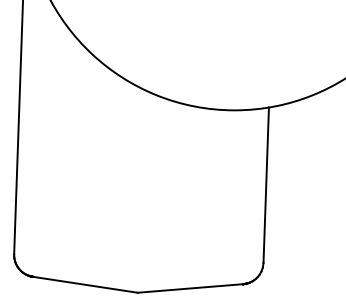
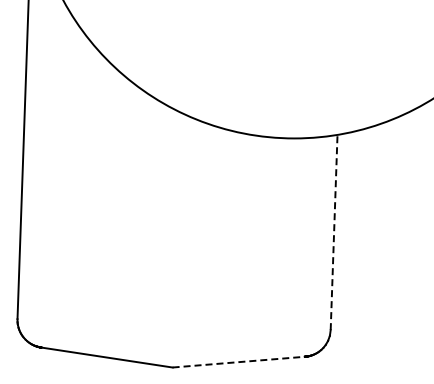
line: (266, 185) -> (334, 232), solid -> dashed
line: (190, 288) -> (239, 362), solid -> dashed

